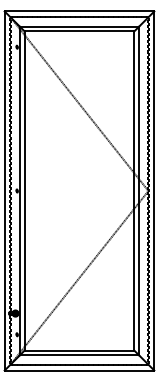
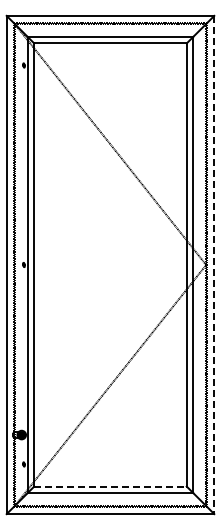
line: (154, 191) -> (214, 265), solid -> dashed
line: (79, 350) -> (110, 486), solid -> dashed

